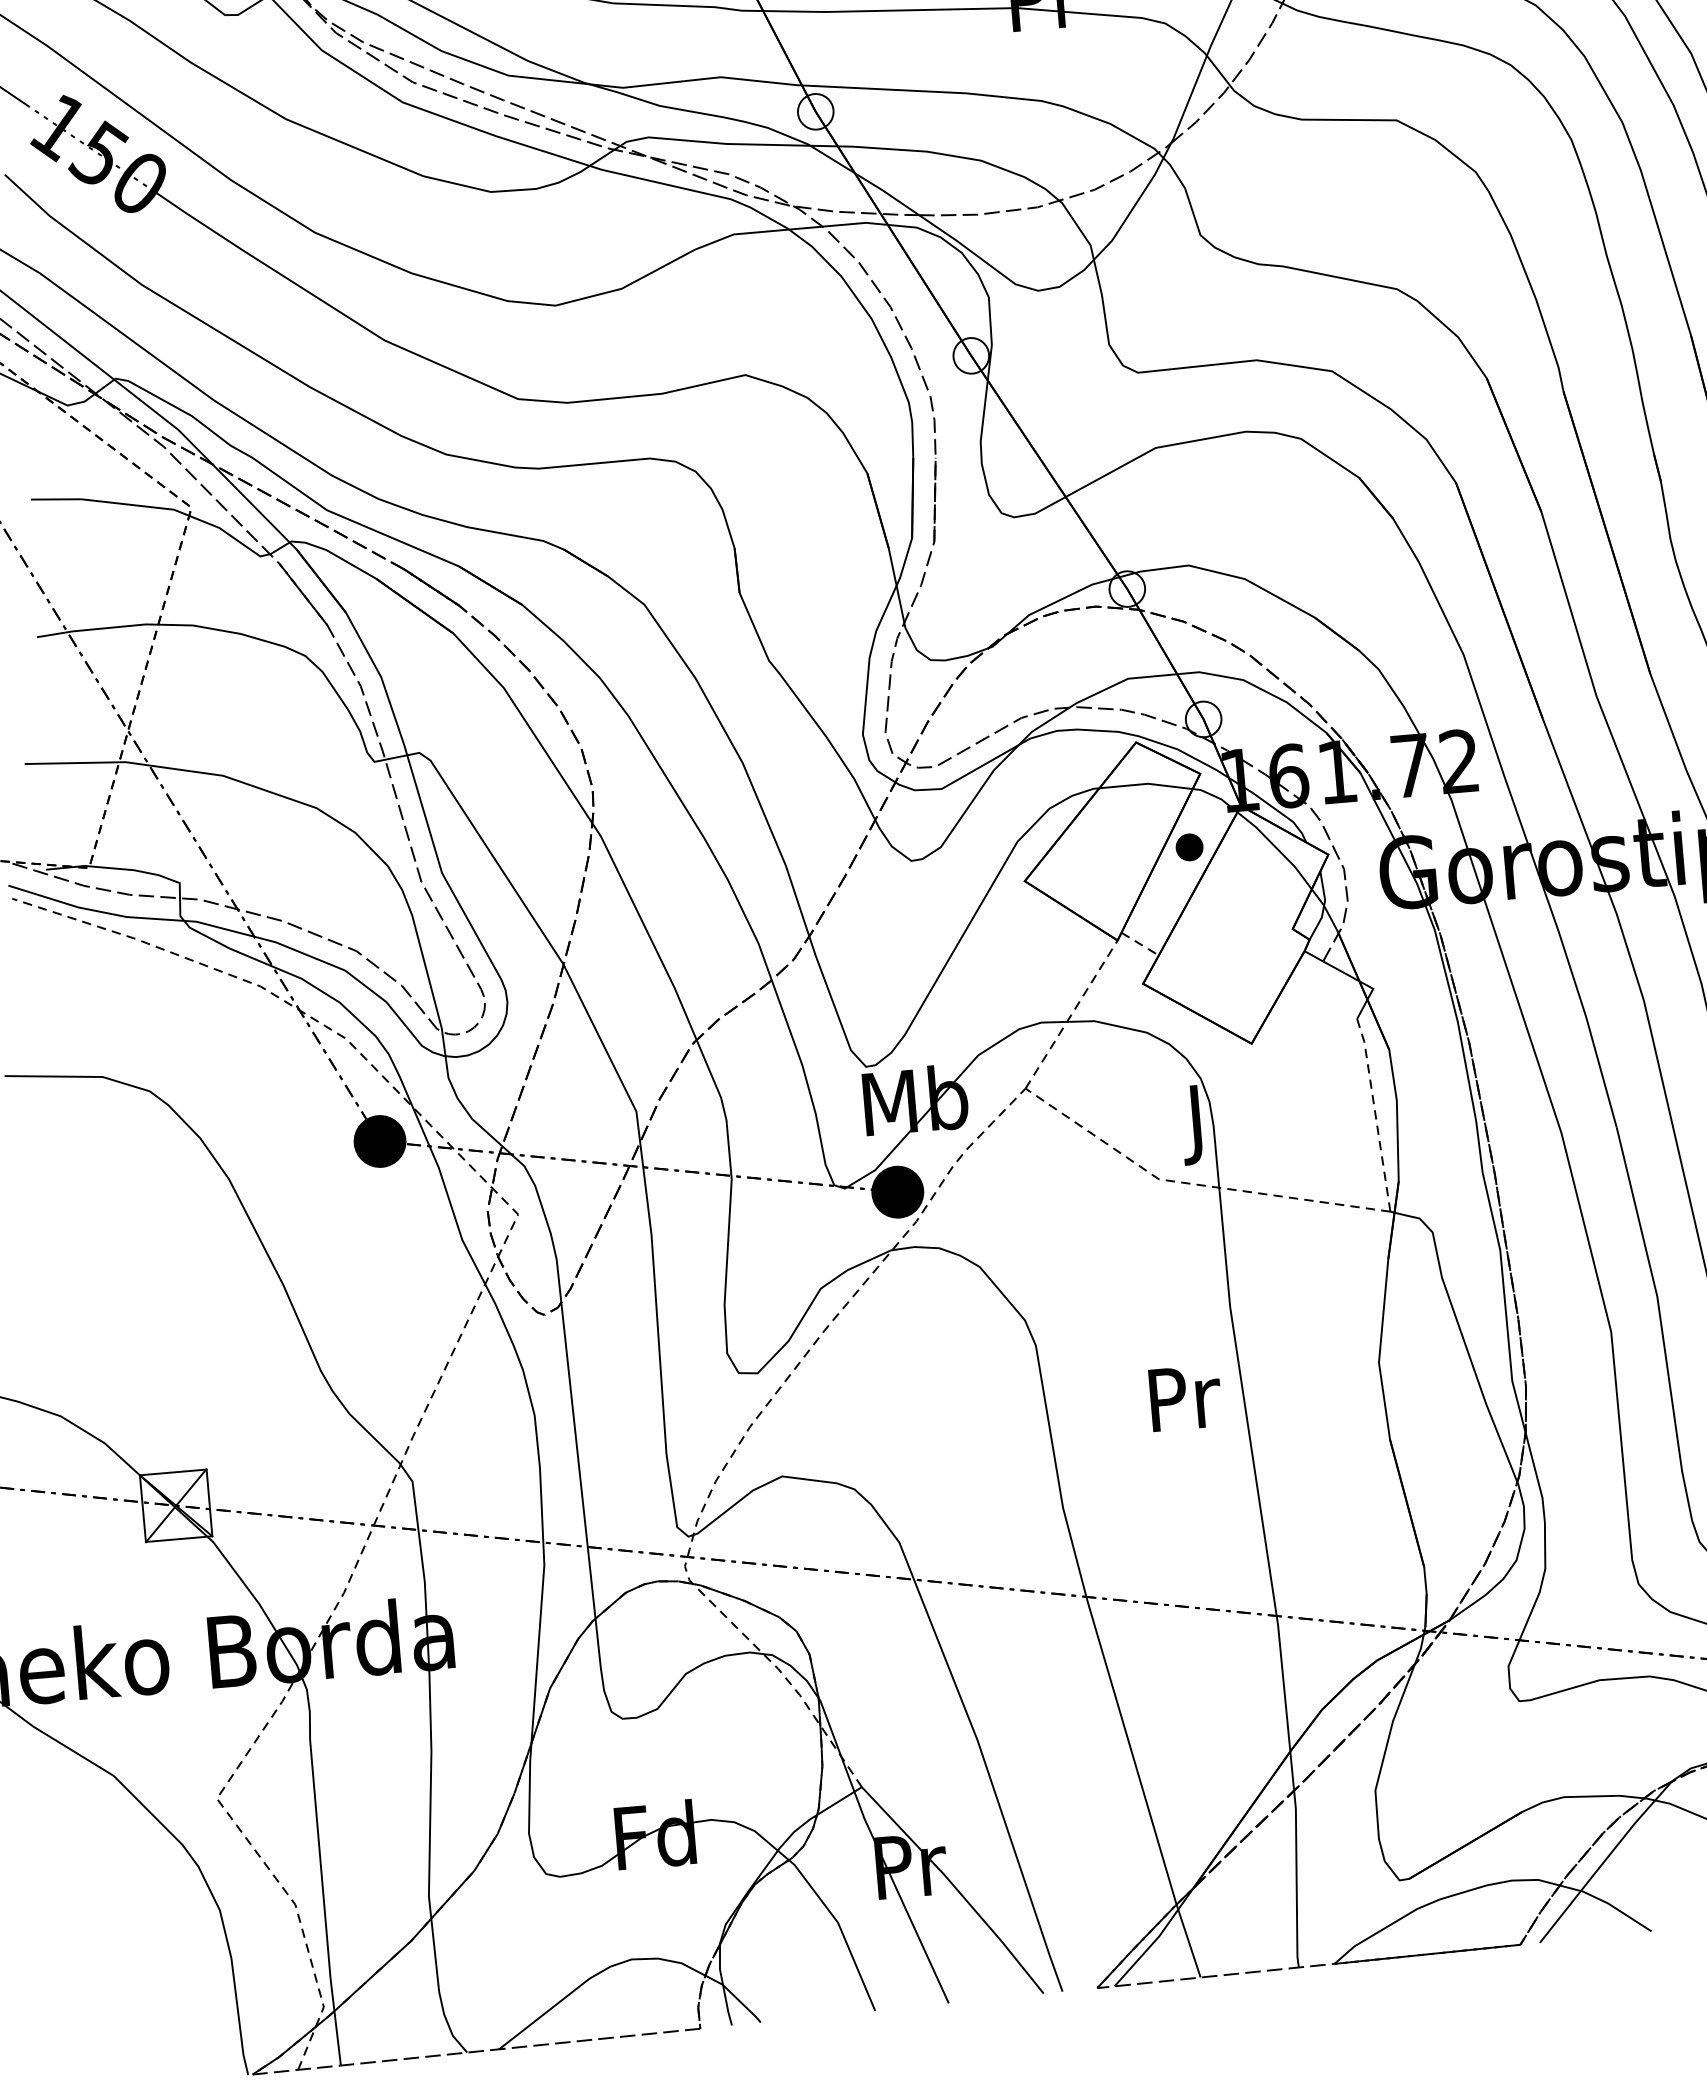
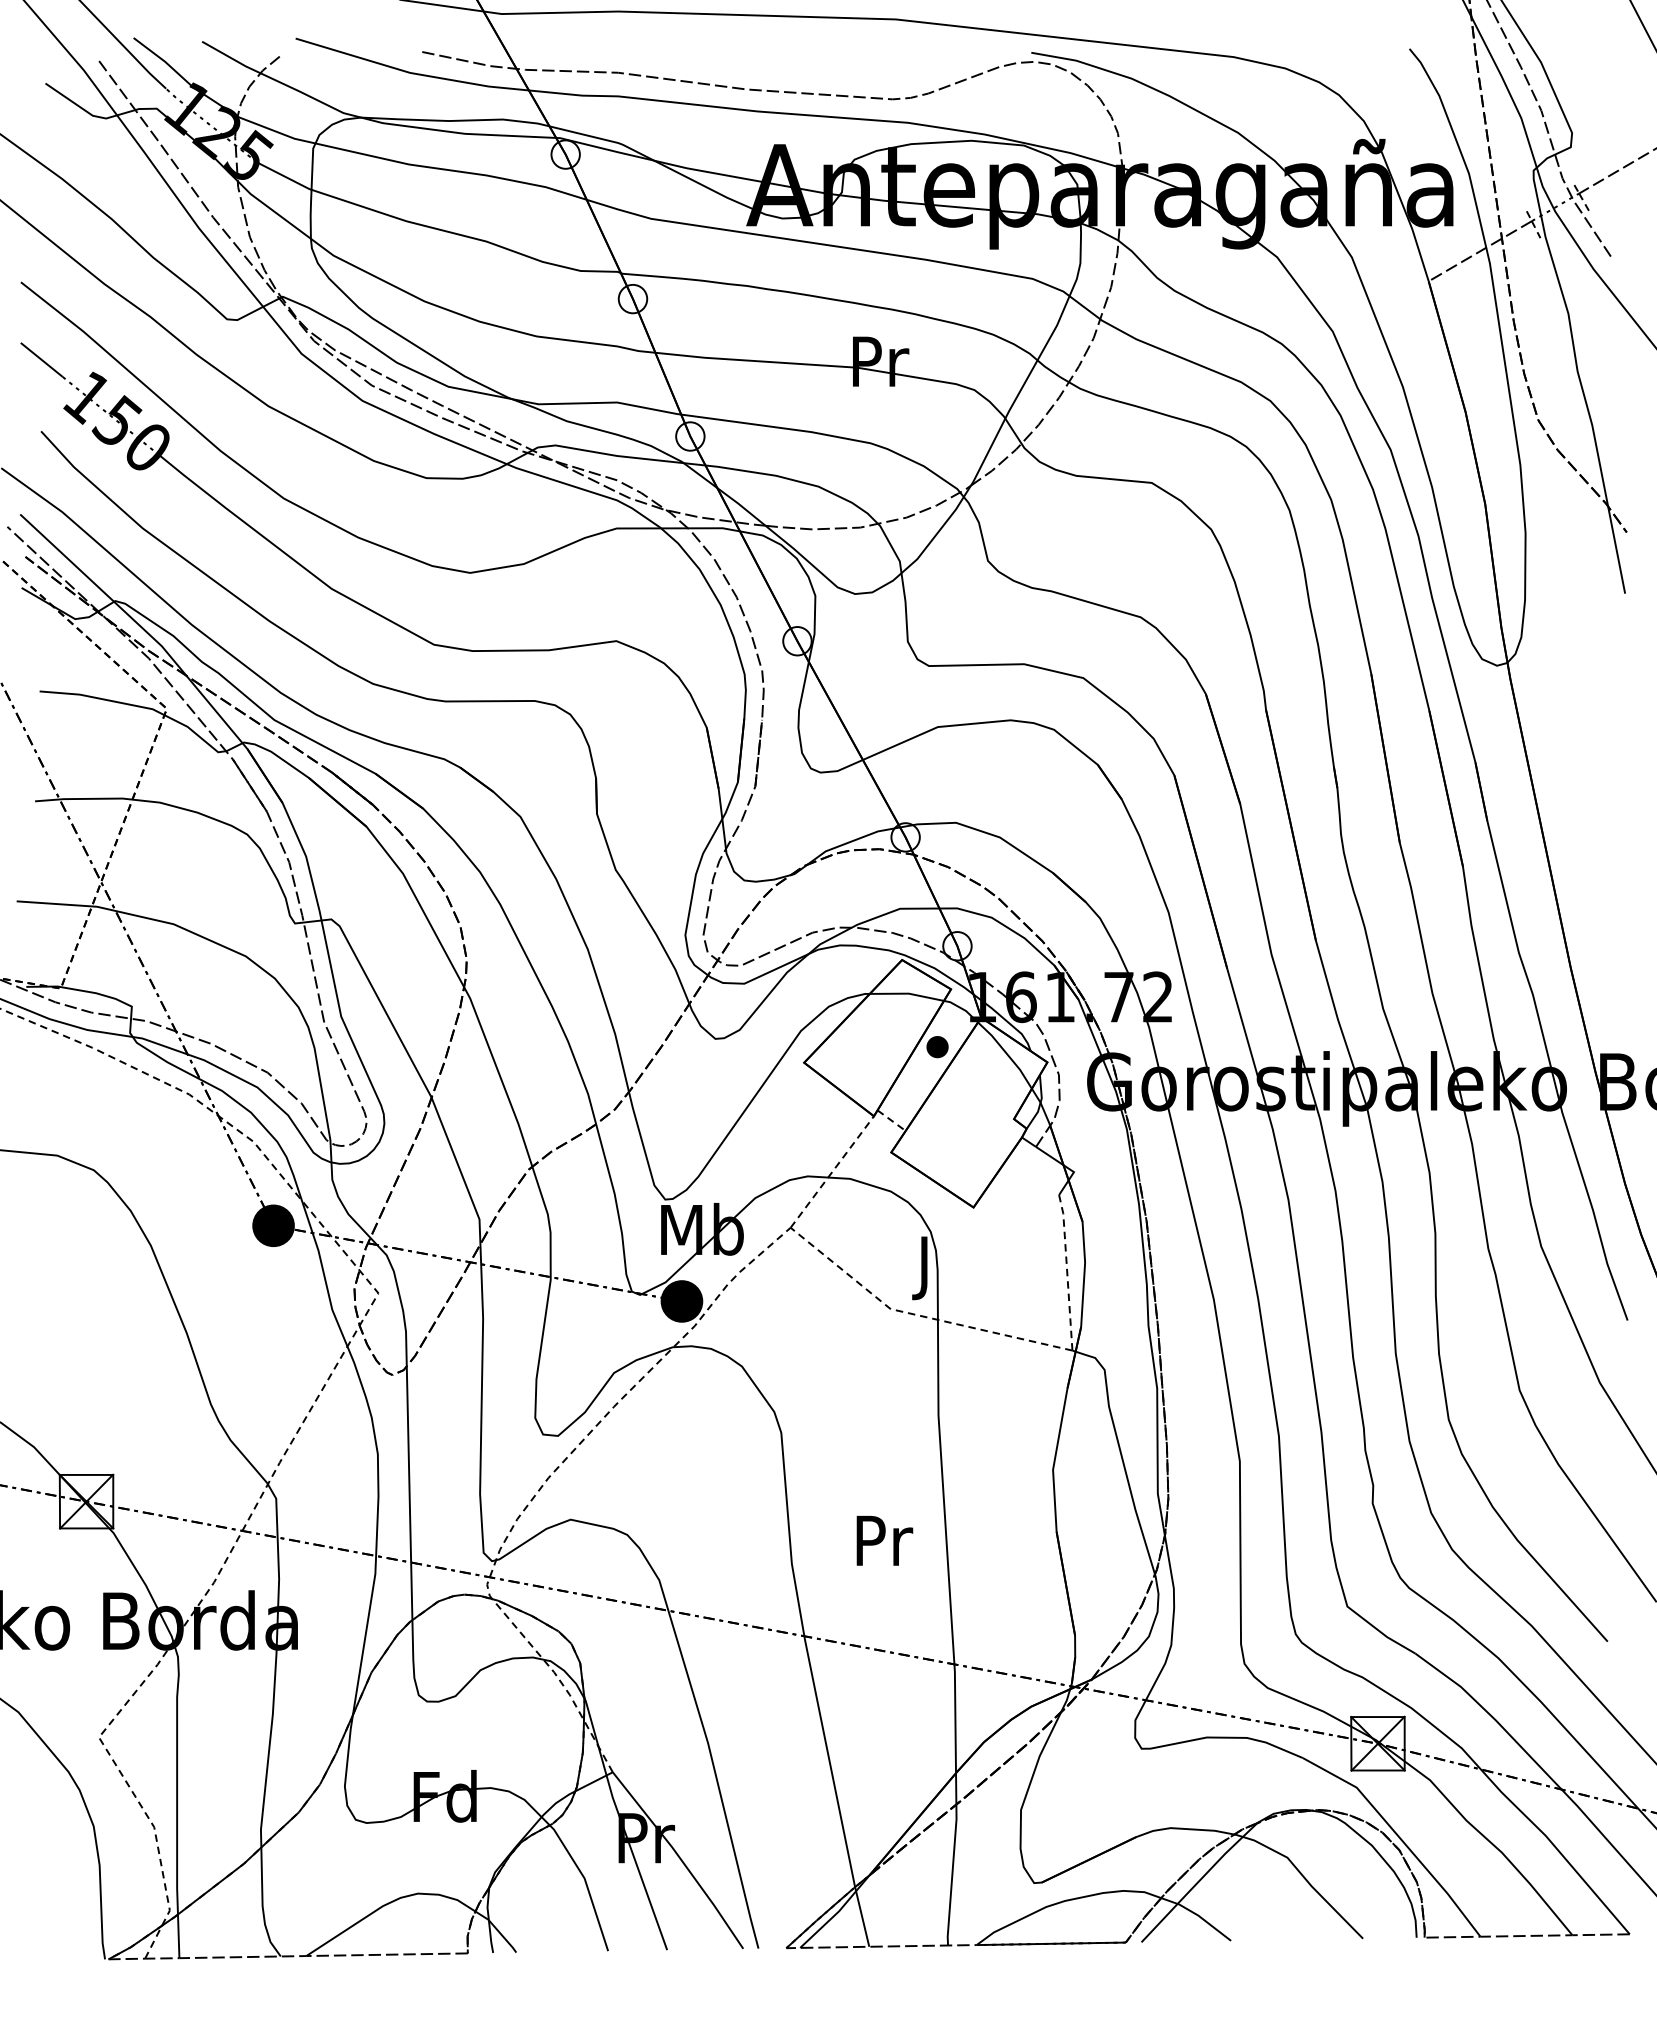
text: (1185, 1397) -> (884, 1540), moved

